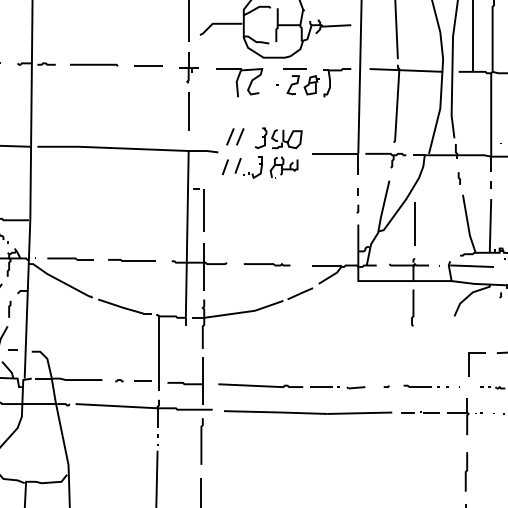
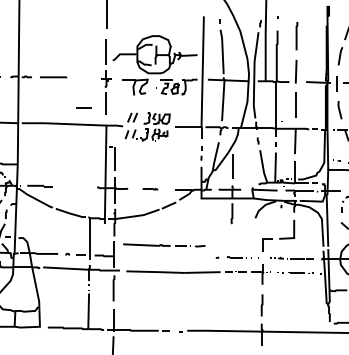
line: (147, 65) -> (83, 107), moved
line: (131, 259) -> (74, 186), removed
part: (267, 263) -> (150, 188), size x0.6
part: (292, 386) -> (164, 245), moved

